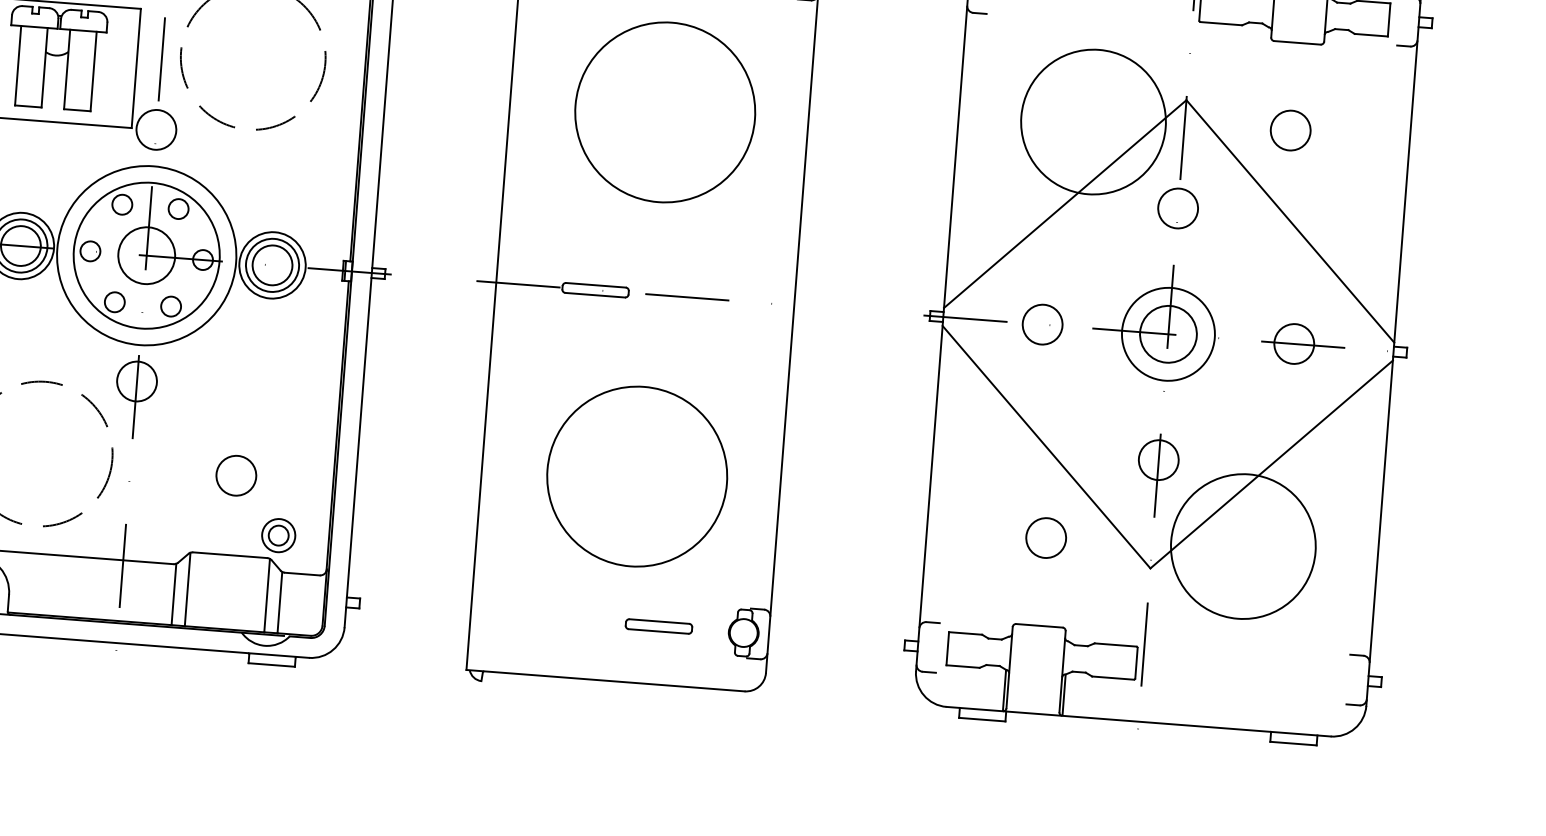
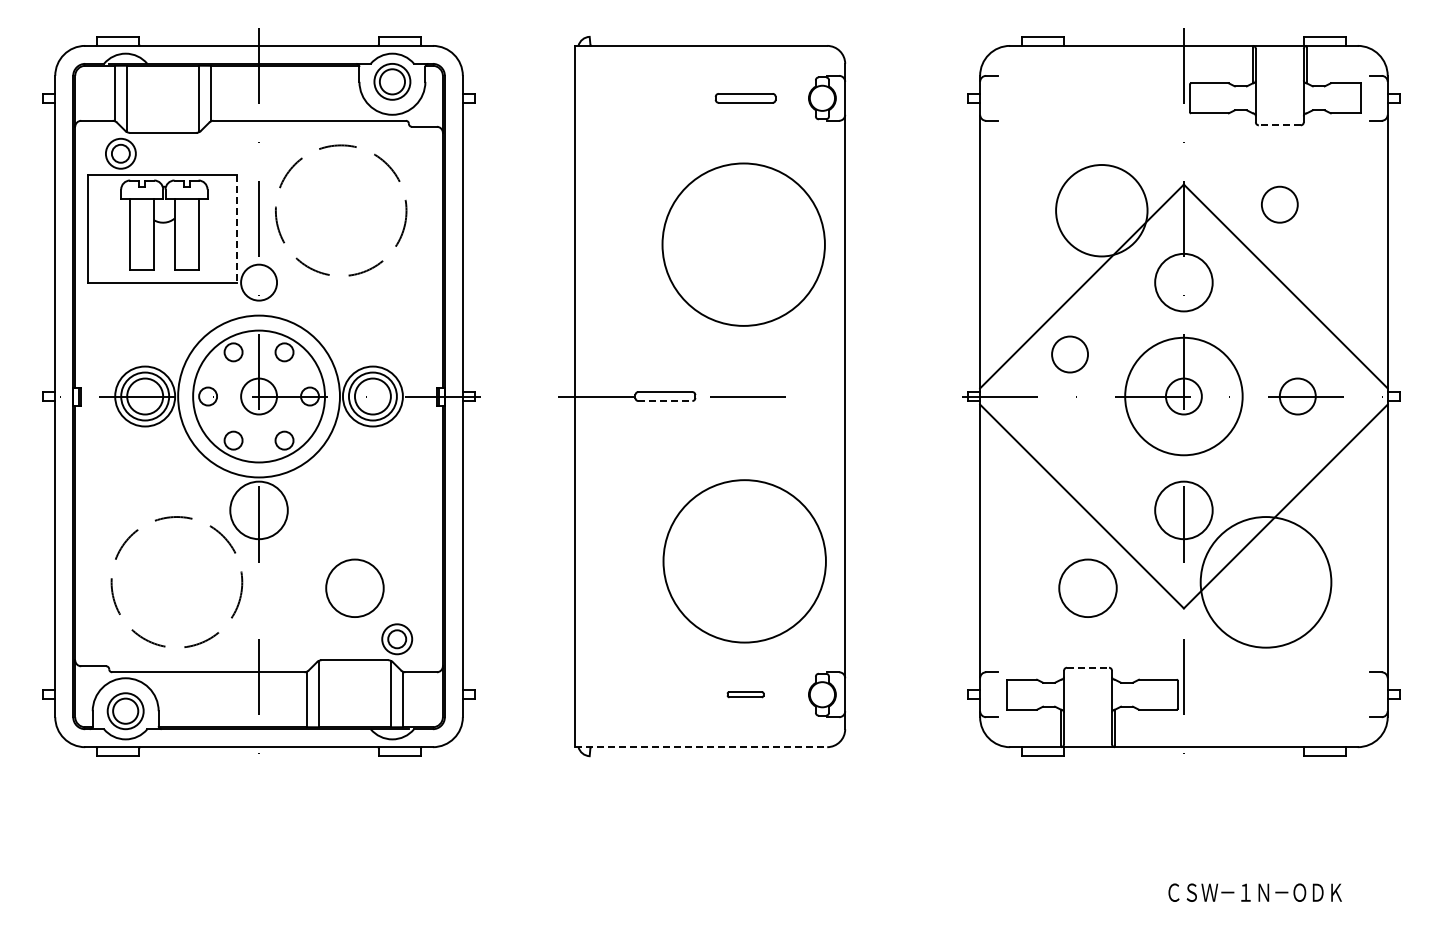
line: (1297, 43) -> (1279, 125), solid -> dashed
line: (136, 68) -> (236, 228), solid -> dashed
circle: (665, 112) -> (743, 244), moved
circle: (1093, 121) -> (1101, 210), size x0.7
circle: (1177, 208) -> (1183, 282), size x1.6
circle: (146, 255) -> (258, 396), size x0.7
line: (595, 295) -> (665, 401), solid -> dashed
circle: (1042, 324) -> (1069, 354), moved
circle: (1167, 334) -> (1183, 396), size x0.7
circle: (1167, 334) -> (1183, 396), size x1.4
circle: (137, 381) -> (259, 510), size x1.6
circle: (1158, 460) -> (1183, 510), size x1.6
circle: (235, 475) -> (354, 588), size x1.6
circle: (636, 476) -> (744, 561), moved
circle: (1046, 538) -> (1088, 588), size x1.6
line: (1040, 625) -> (1088, 667), solid -> dashed
part: (658, 626) -> (745, 694), size x0.6
line: (605, 681) -> (701, 747), solid -> dashed

